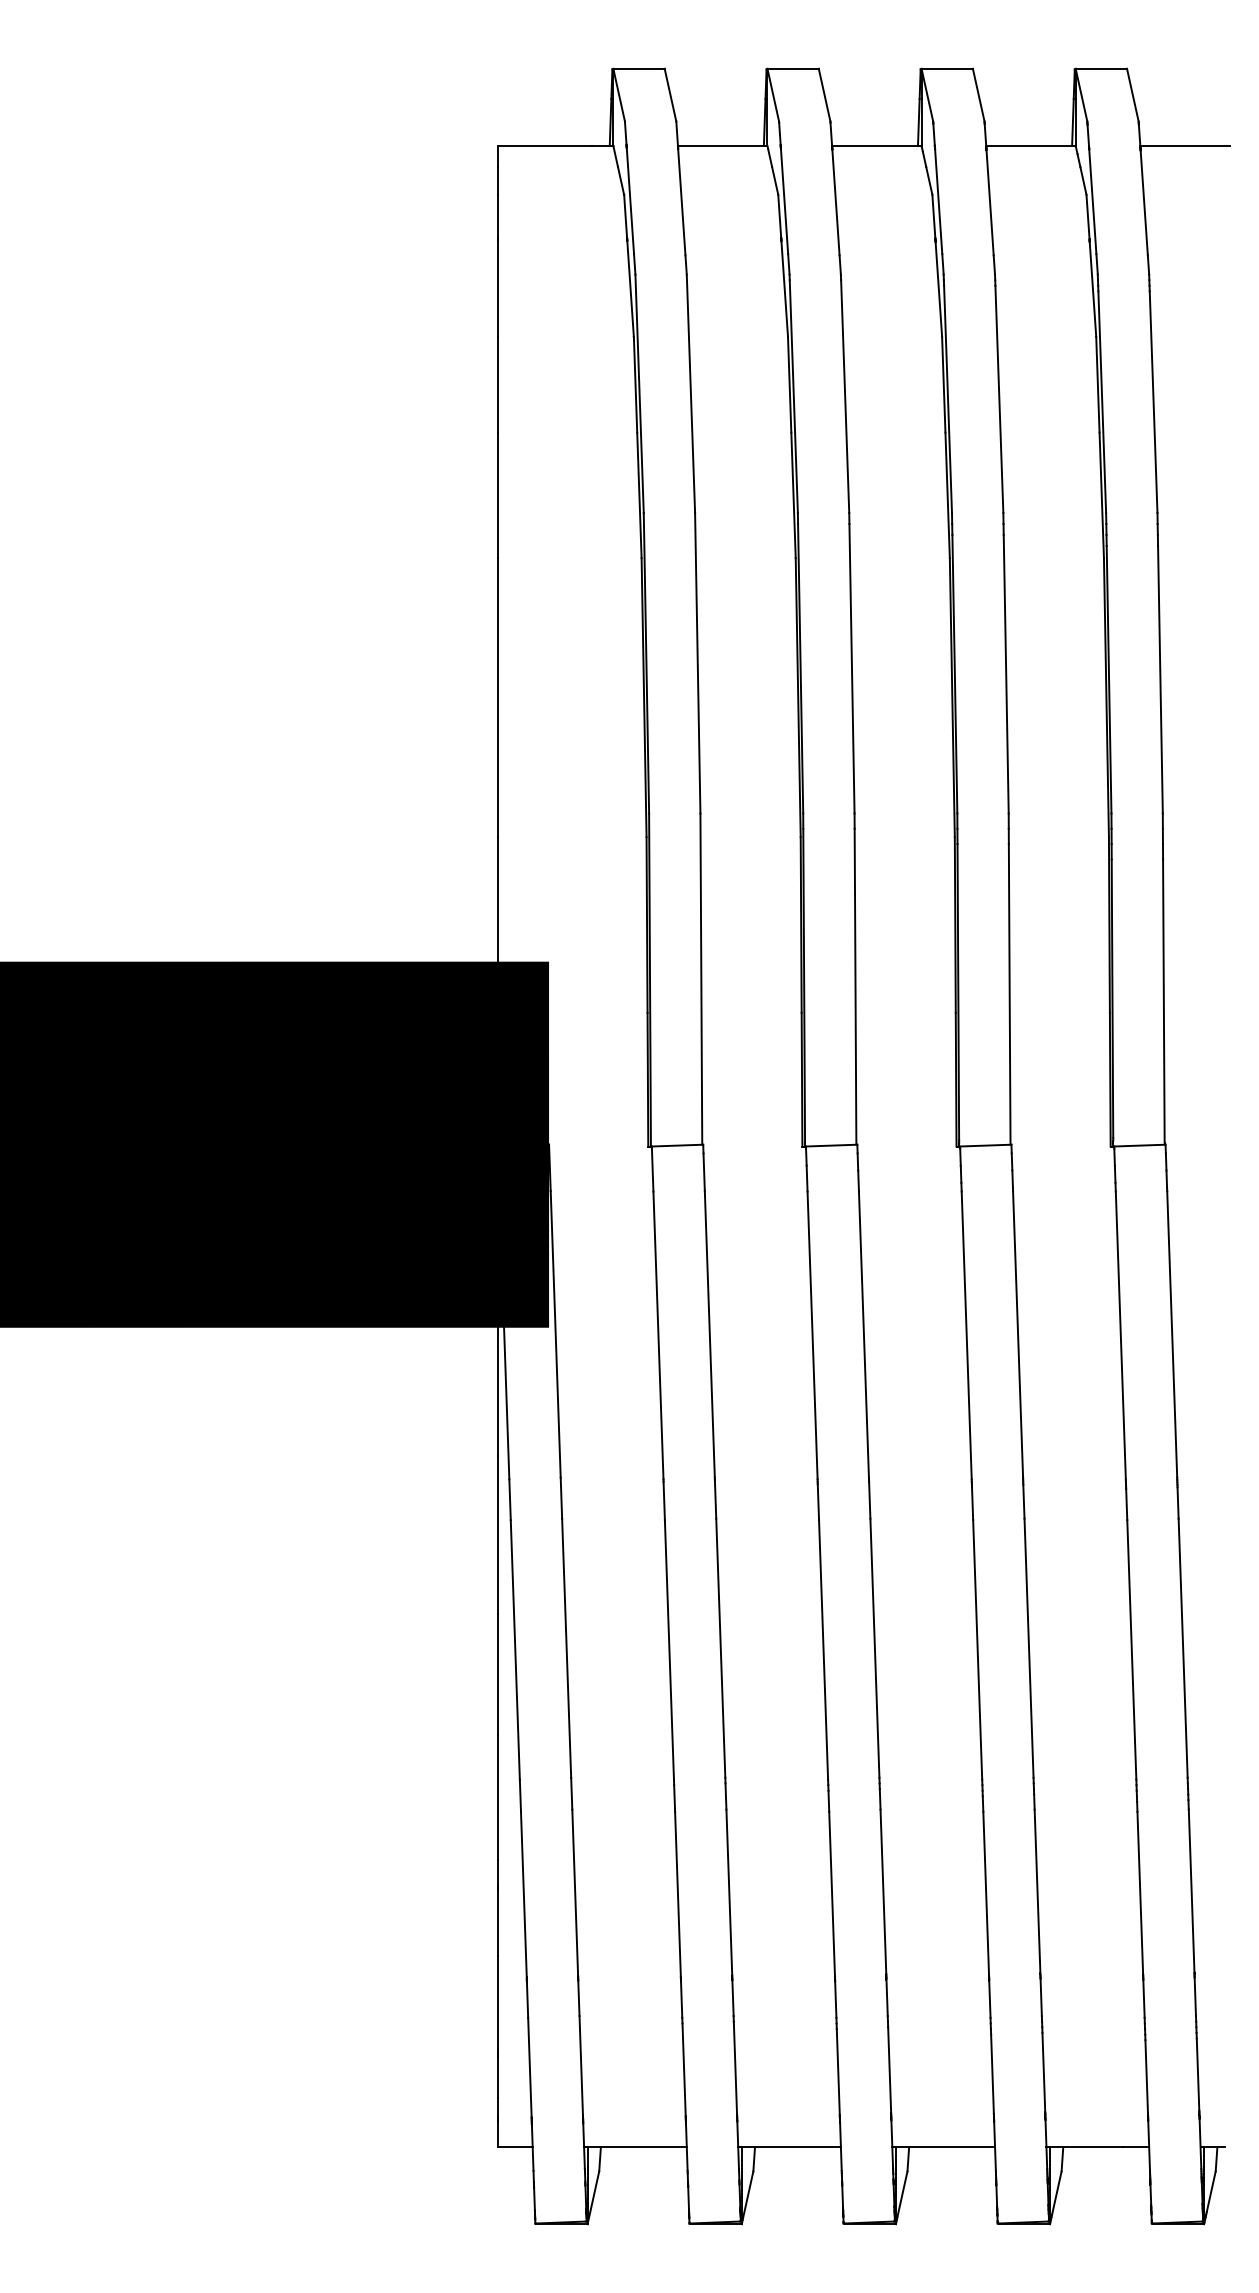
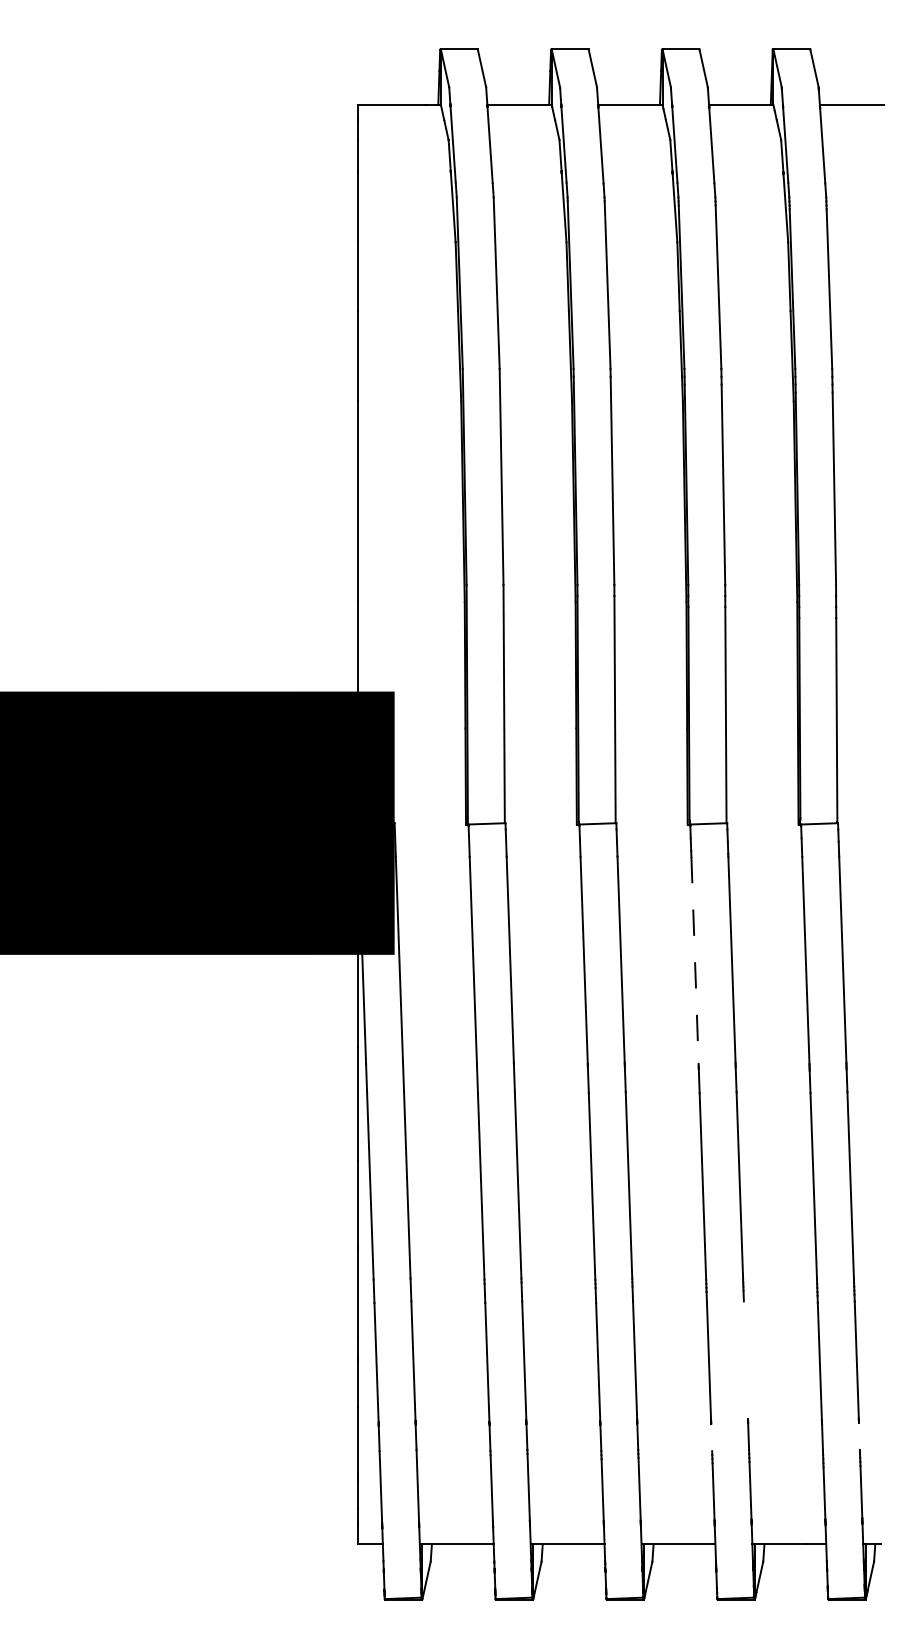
line: (966, 1335) -> (694, 960), solid -> dashed
line: (1037, 1891) -> (745, 1360), removed
line: (1194, 1997) -> (858, 1436), removed
line: (989, 1998) -> (711, 1437), removed

